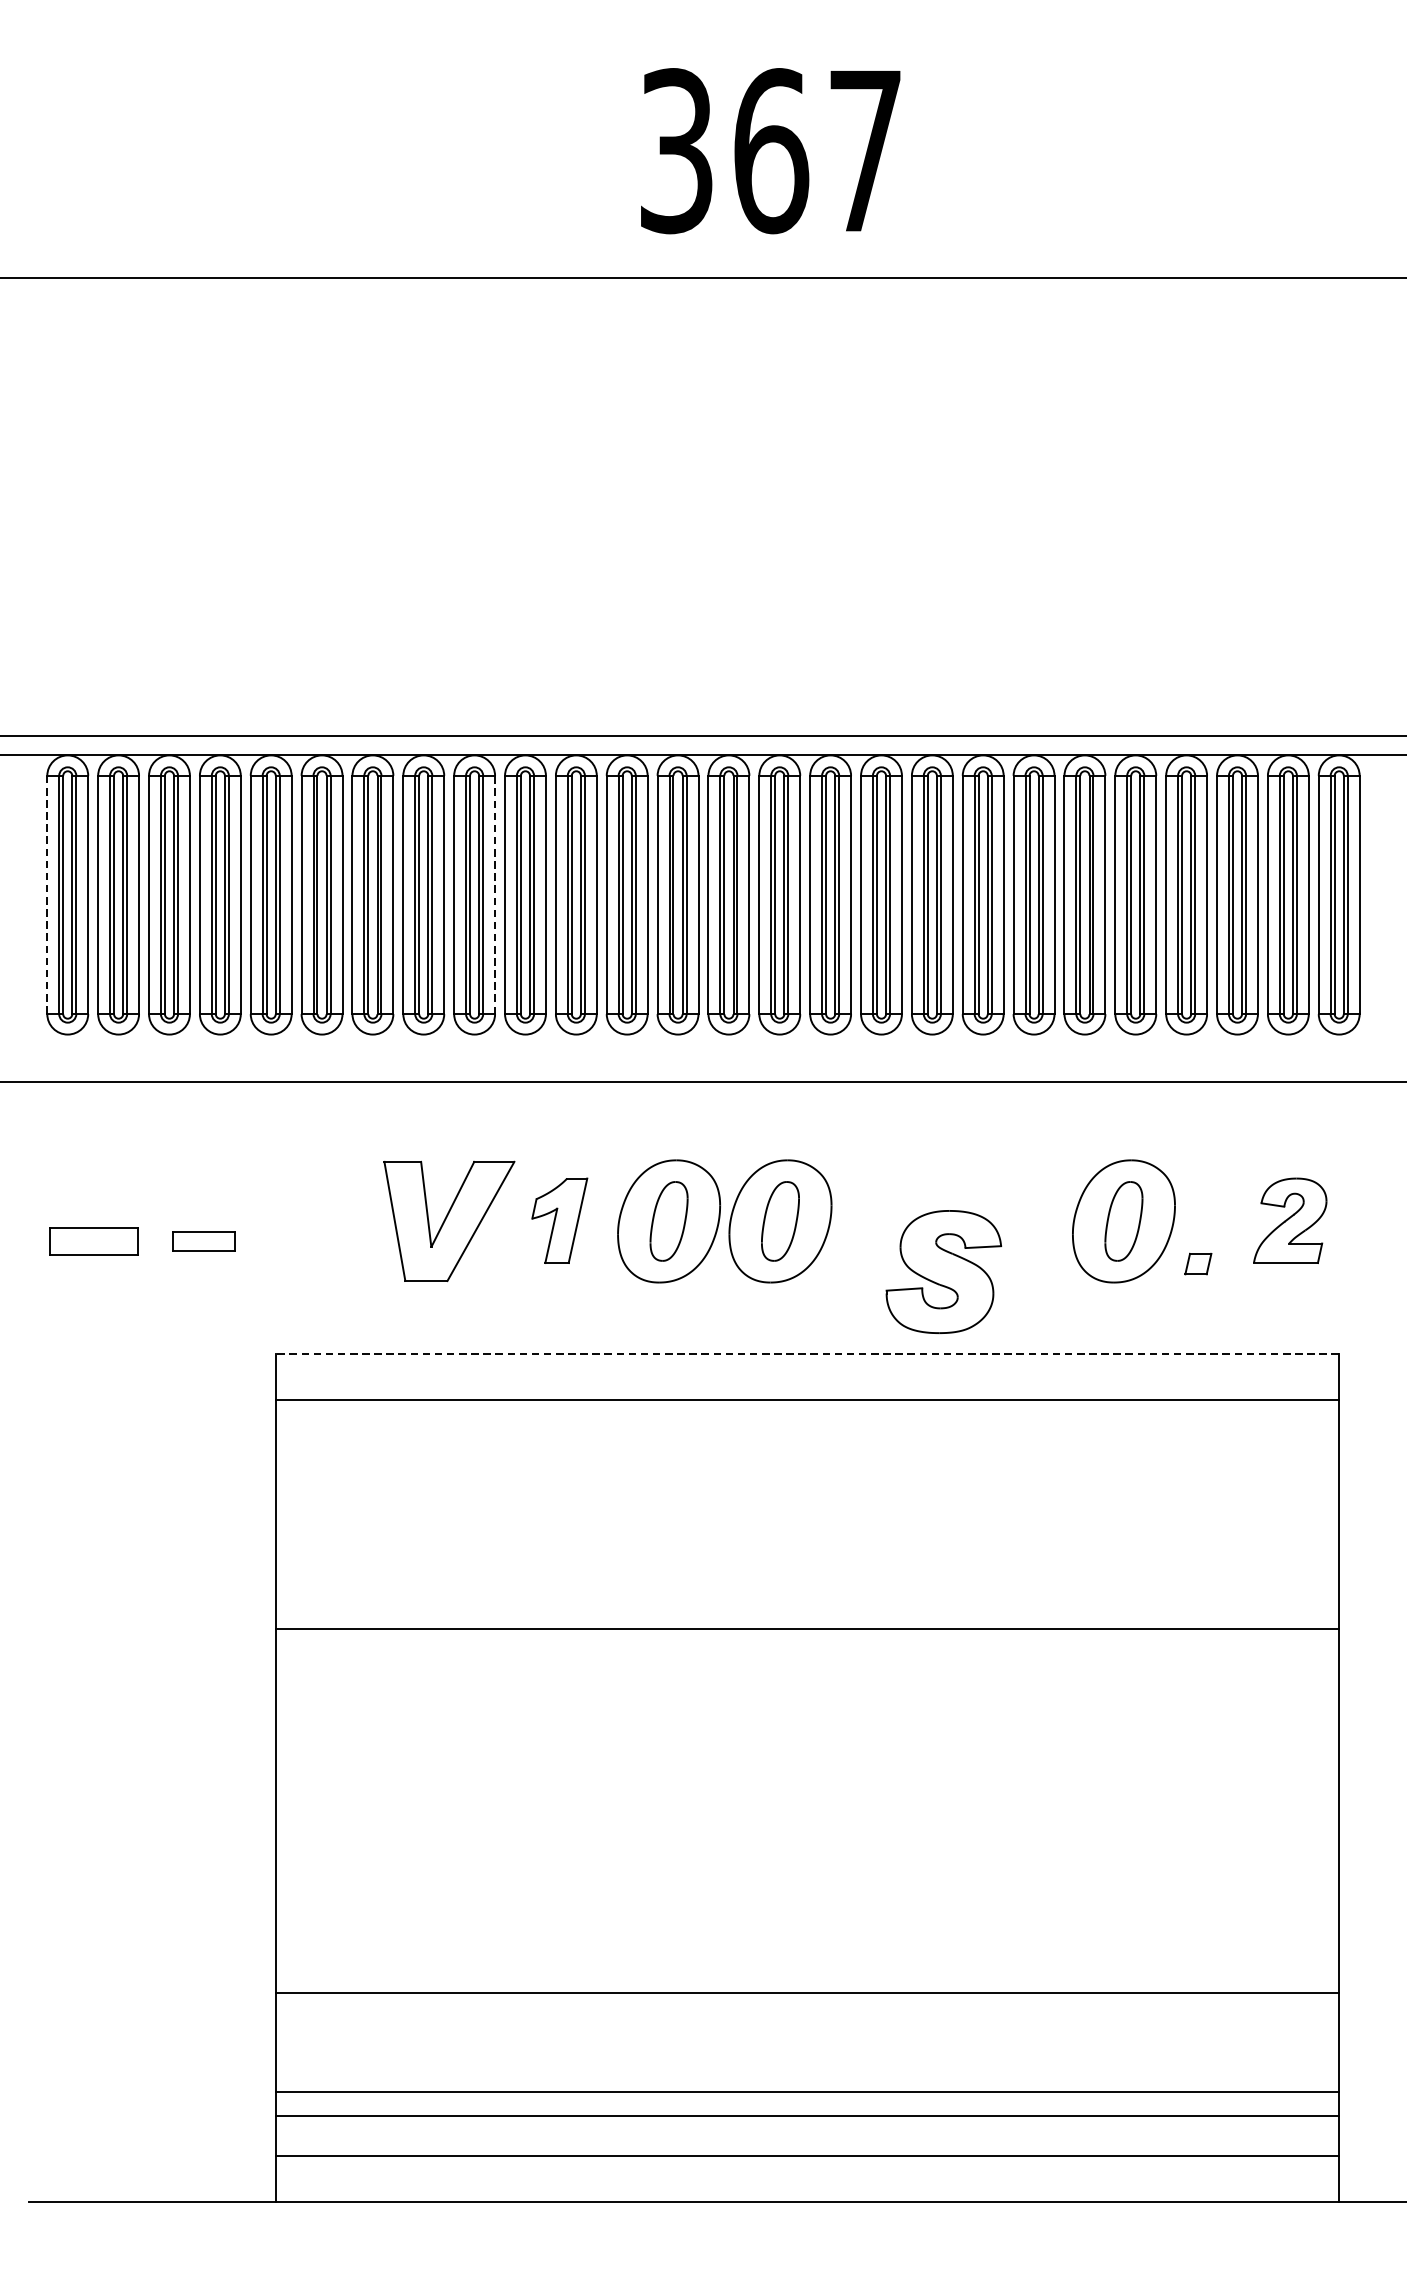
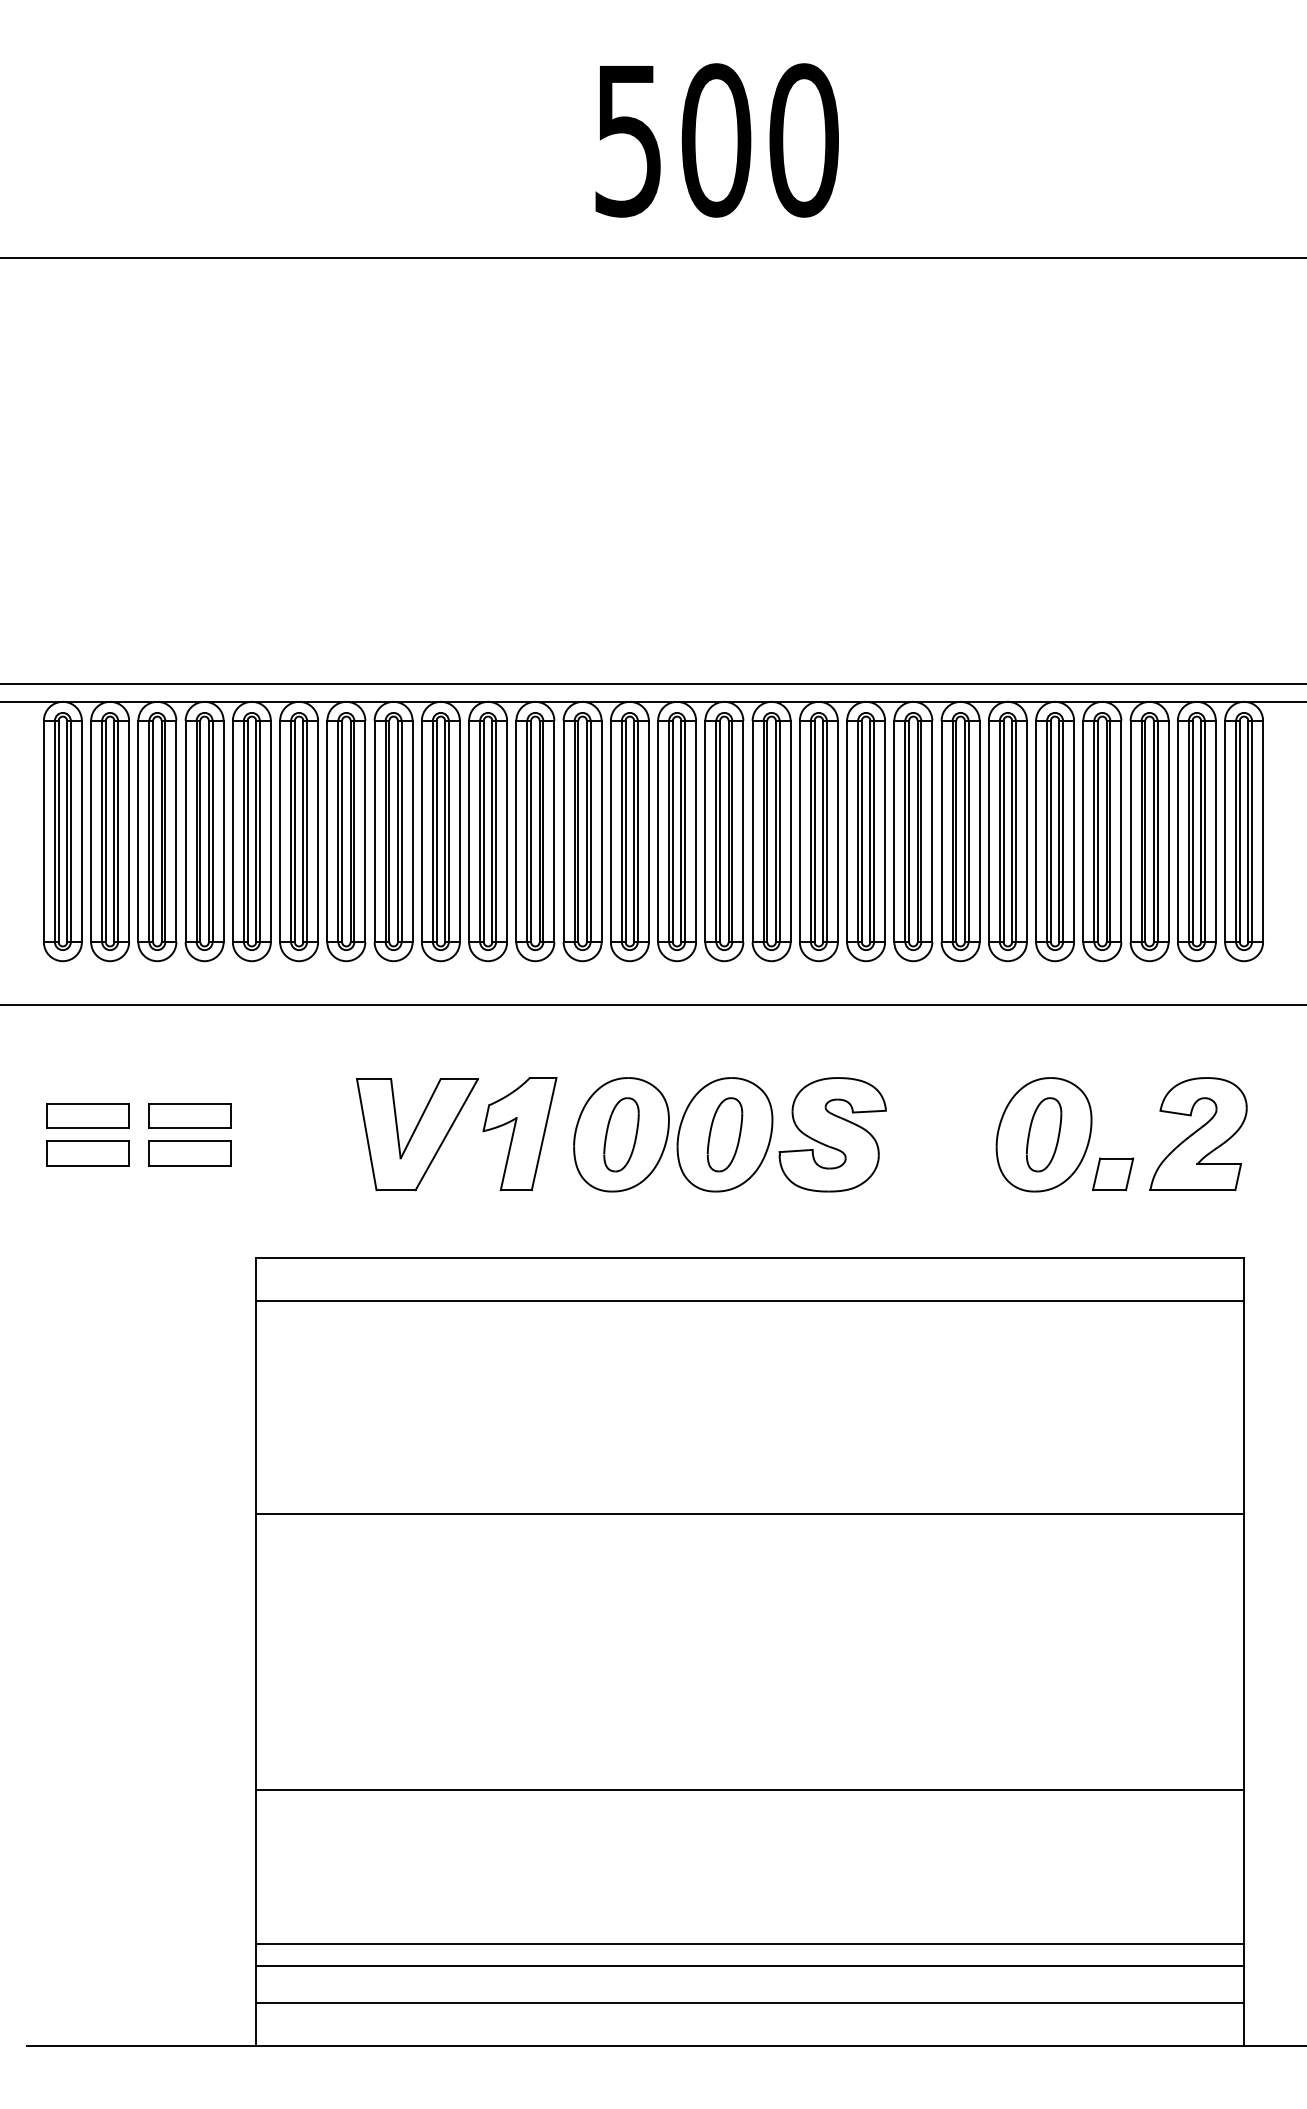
text: (771, 151) -> (716, 140), 367 -> 500
line: (46, 894) -> (43, 831), dashed -> solid
line: (494, 894) -> (459, 831), dashed -> solid
part: (94, 1200) -> (87, 1115), added
part: (204, 1200) -> (189, 1115), added
part: (559, 1221) -> (519, 1134), size x1.43
part: (1290, 1221) -> (1198, 1134), size x1.43
part: (204, 1241) -> (189, 1153), size x1.43
part: (1198, 1264) -> (1113, 1174), size x1.67
part: (943, 1271) -> (832, 1134), moved
line: (807, 1354) -> (750, 1258), dashed -> solid
line: (806, 1992) -> (749, 1790), moved

